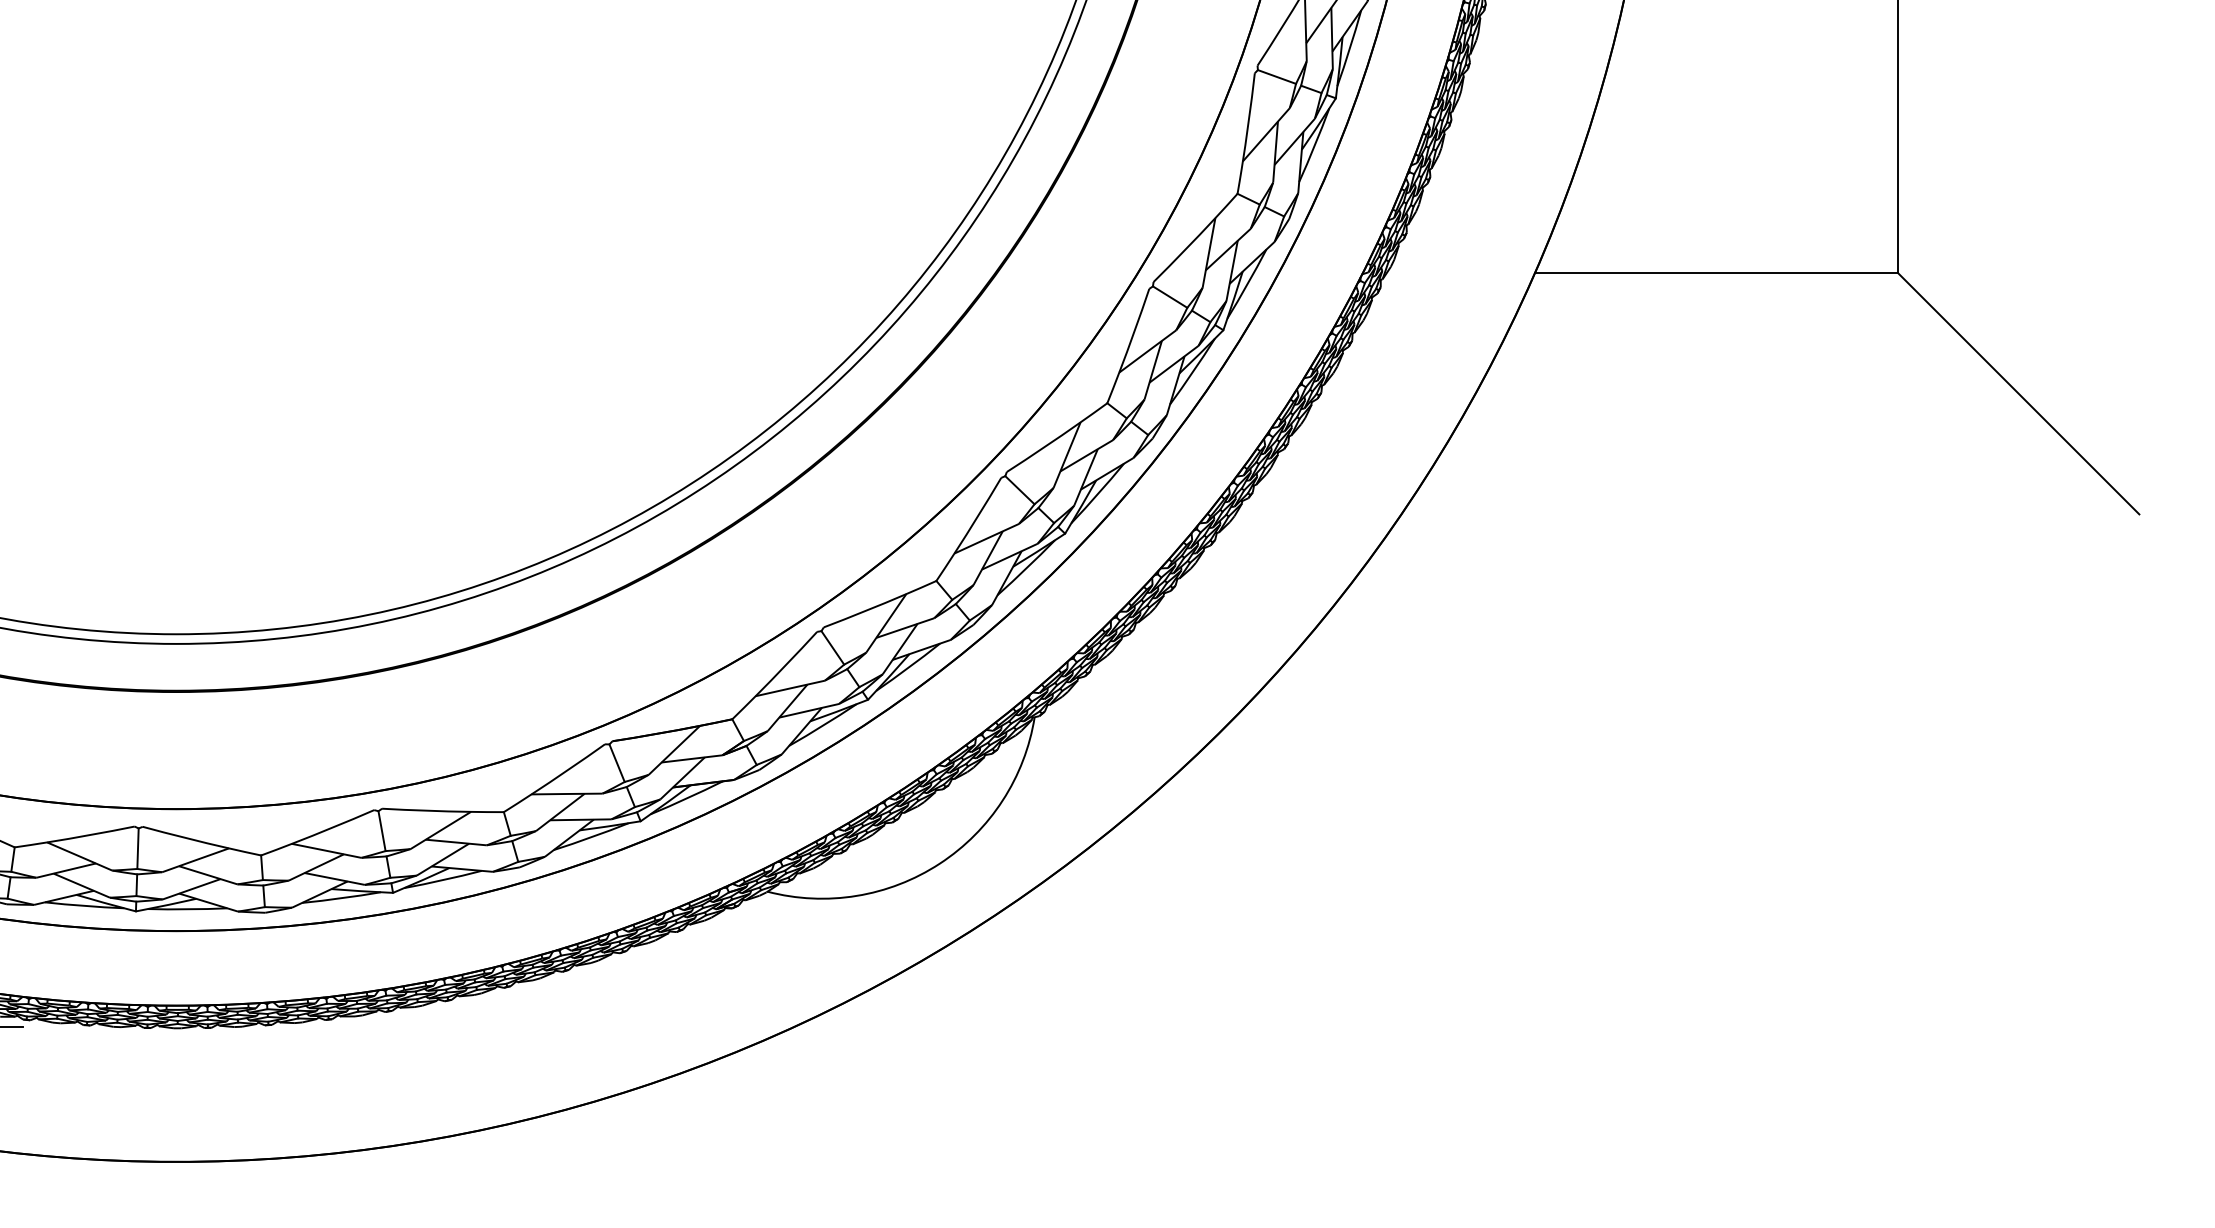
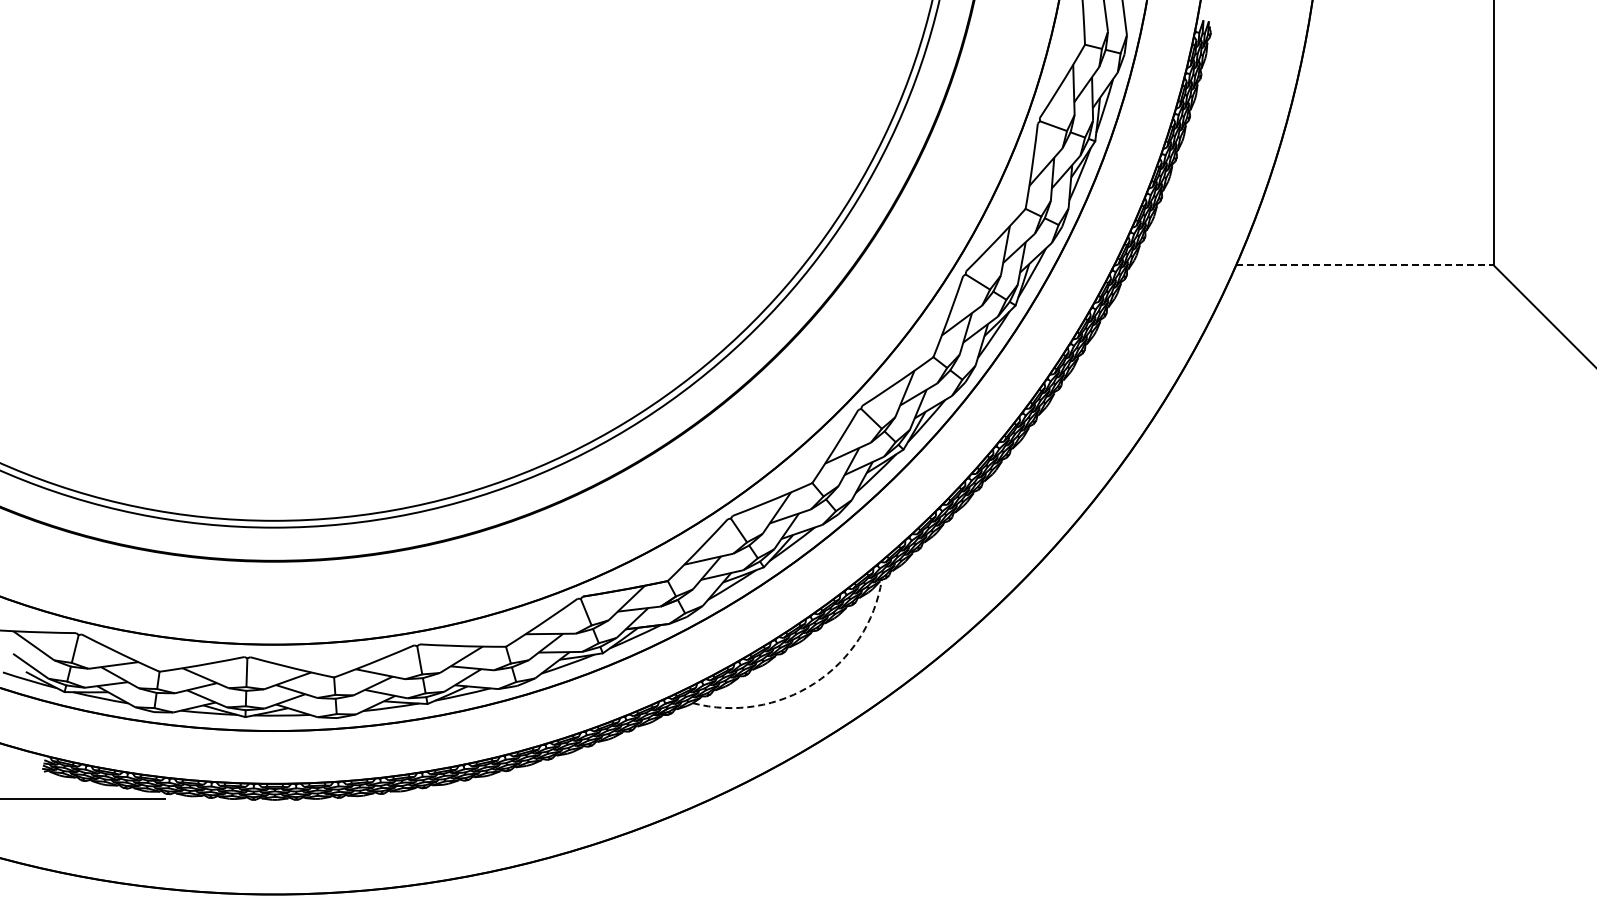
line: (1716, 273) -> (1364, 265), solid -> dashed
arc: (939, 863) -> (814, 683), solid -> dashed

